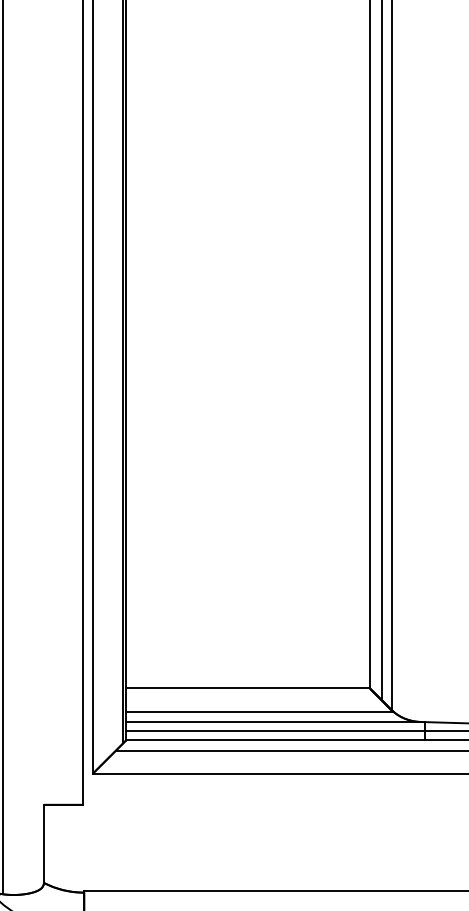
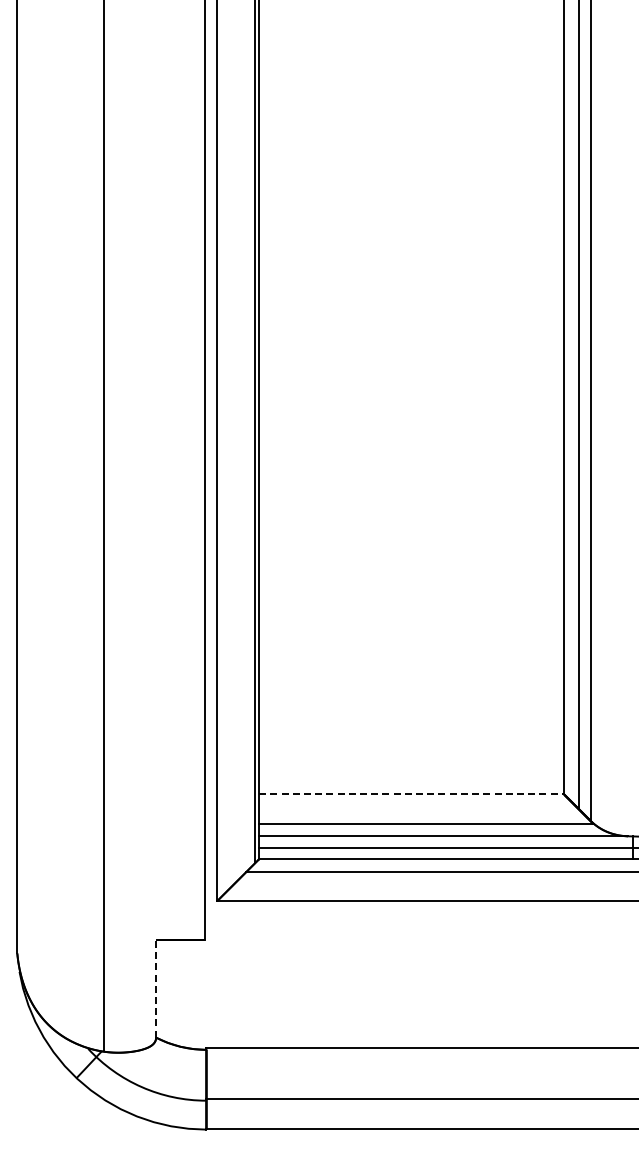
line: (248, 688) -> (412, 794), solid -> dashed
line: (44, 843) -> (156, 988), solid -> dashed

